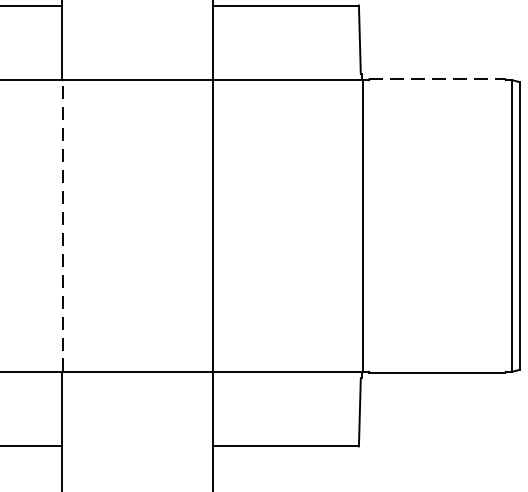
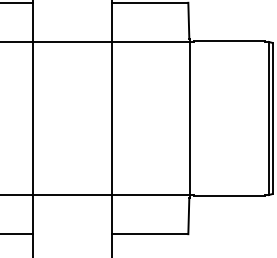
line: (437, 79) -> (229, 41), dashed -> solid
line: (62, 225) -> (32, 118), dashed -> solid

